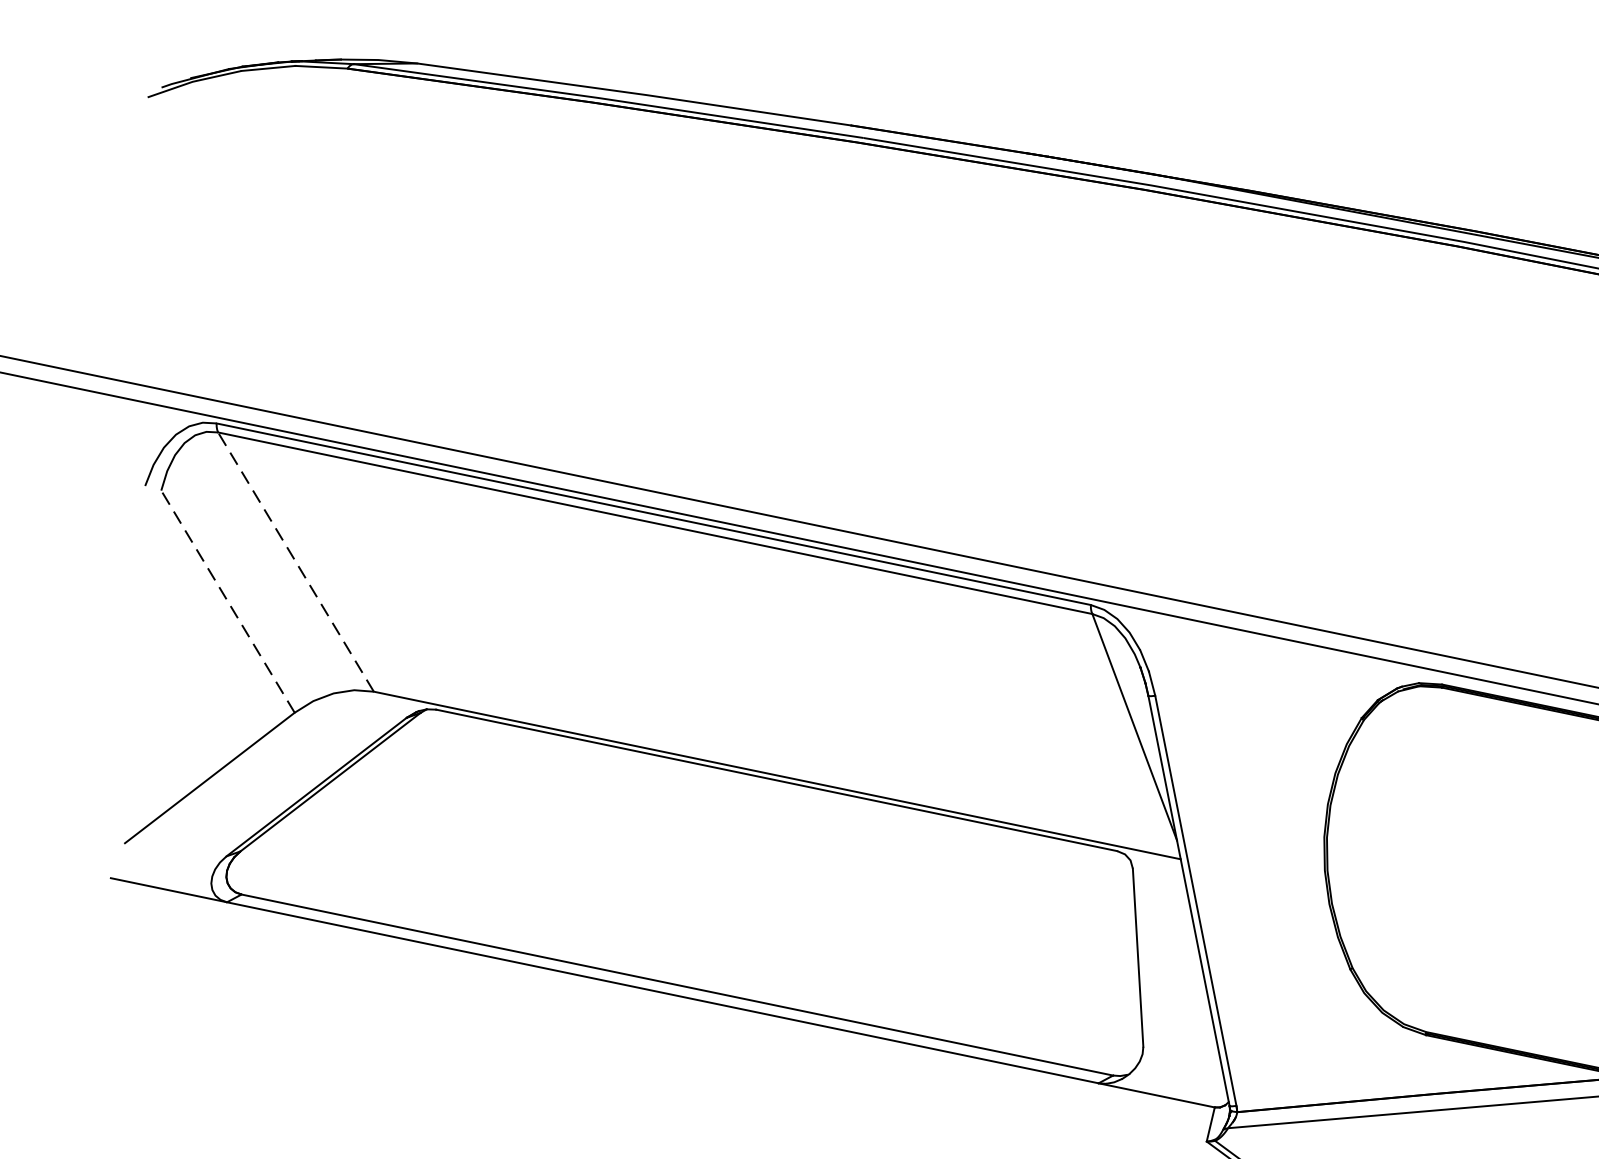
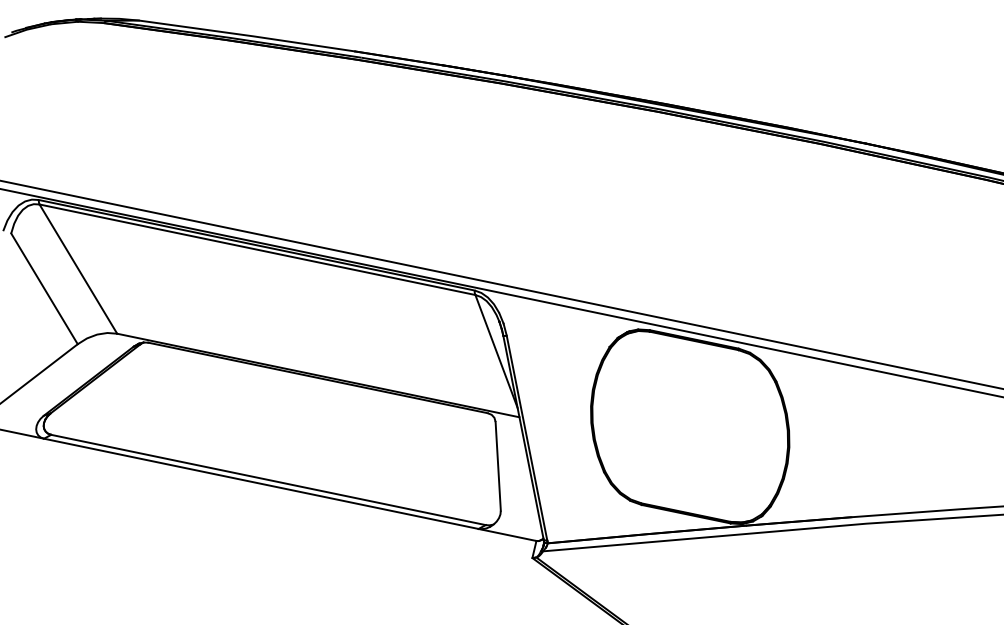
line: (296, 560) -> (78, 268), dashed -> solid
line: (227, 600) -> (44, 288), dashed -> solid

